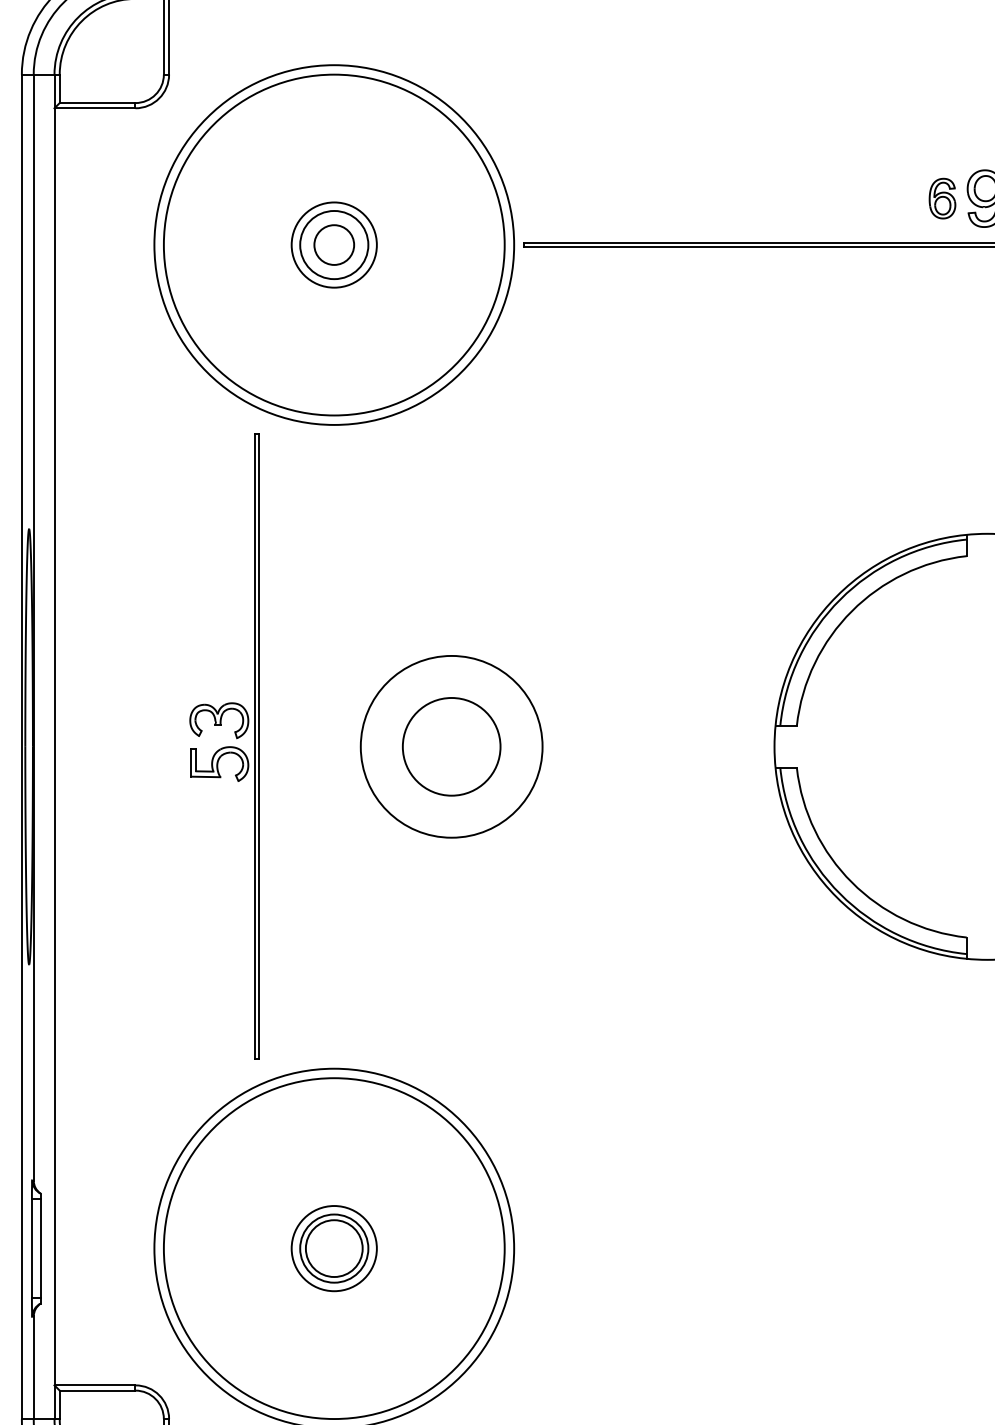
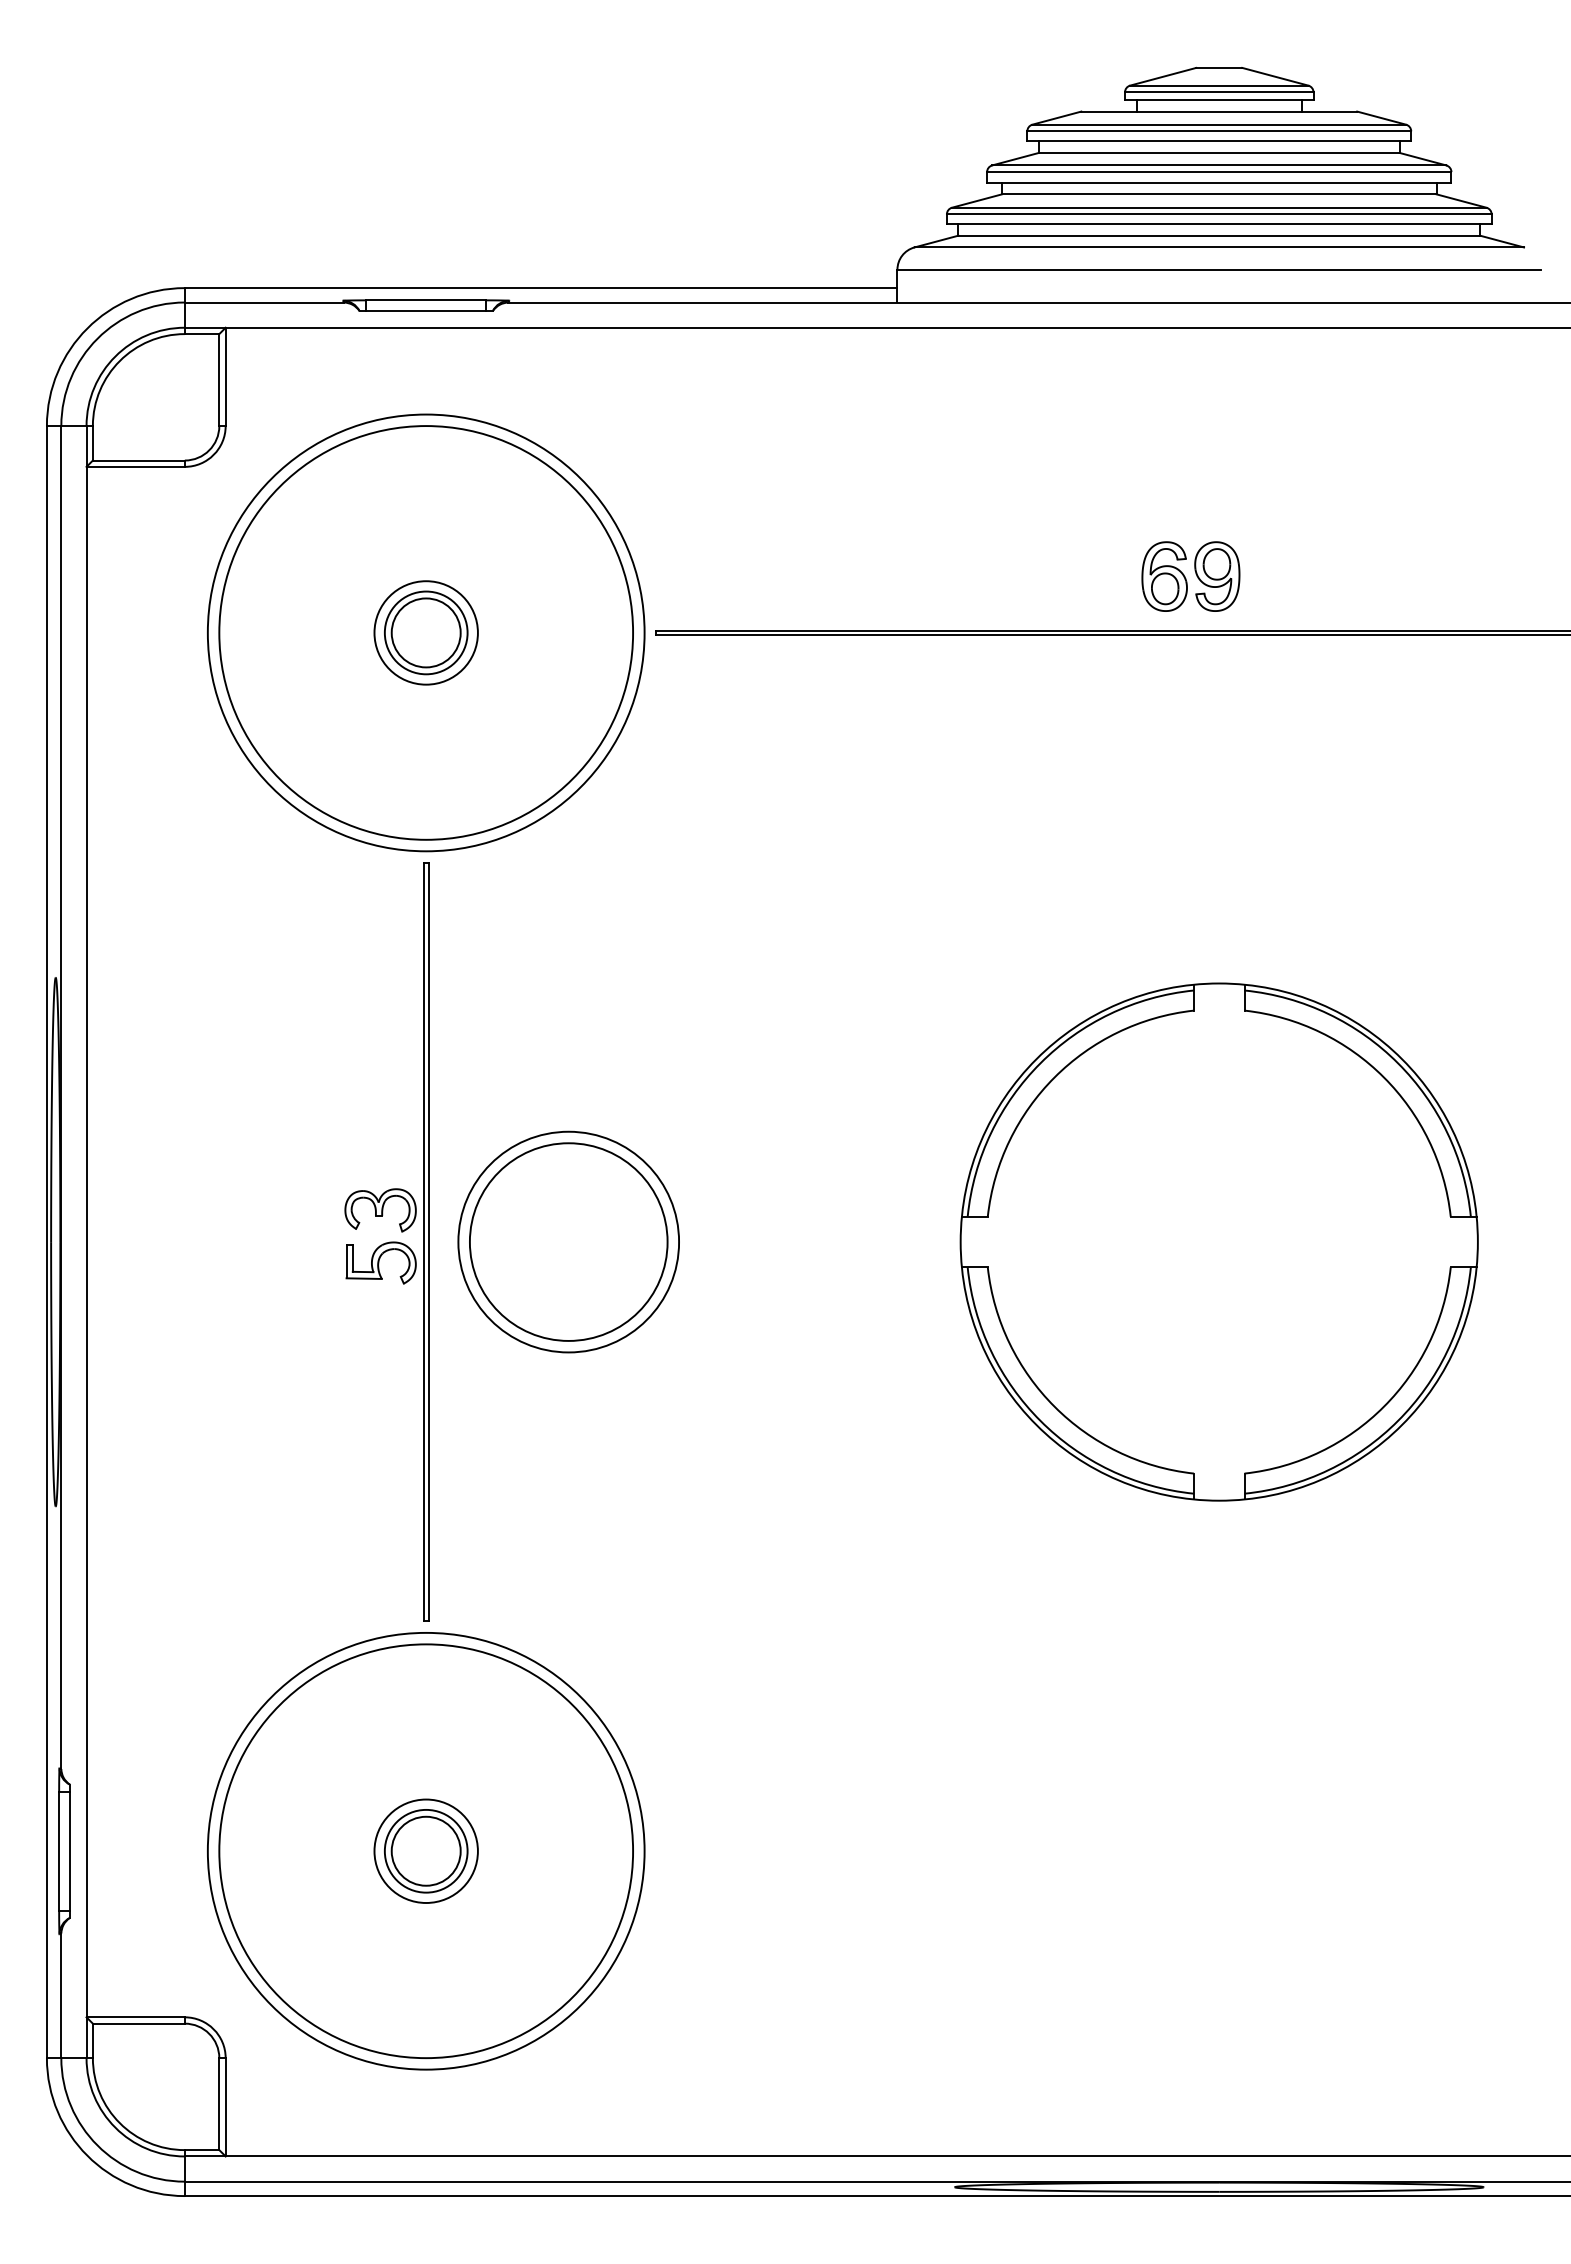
part: (942, 198) -> (1164, 576), size x1.43
circle: (333, 244) -> (425, 632), size x1.43
part: (224, 746) -> (386, 1241), moved
circle: (451, 746) -> (568, 1241), size x1.67

